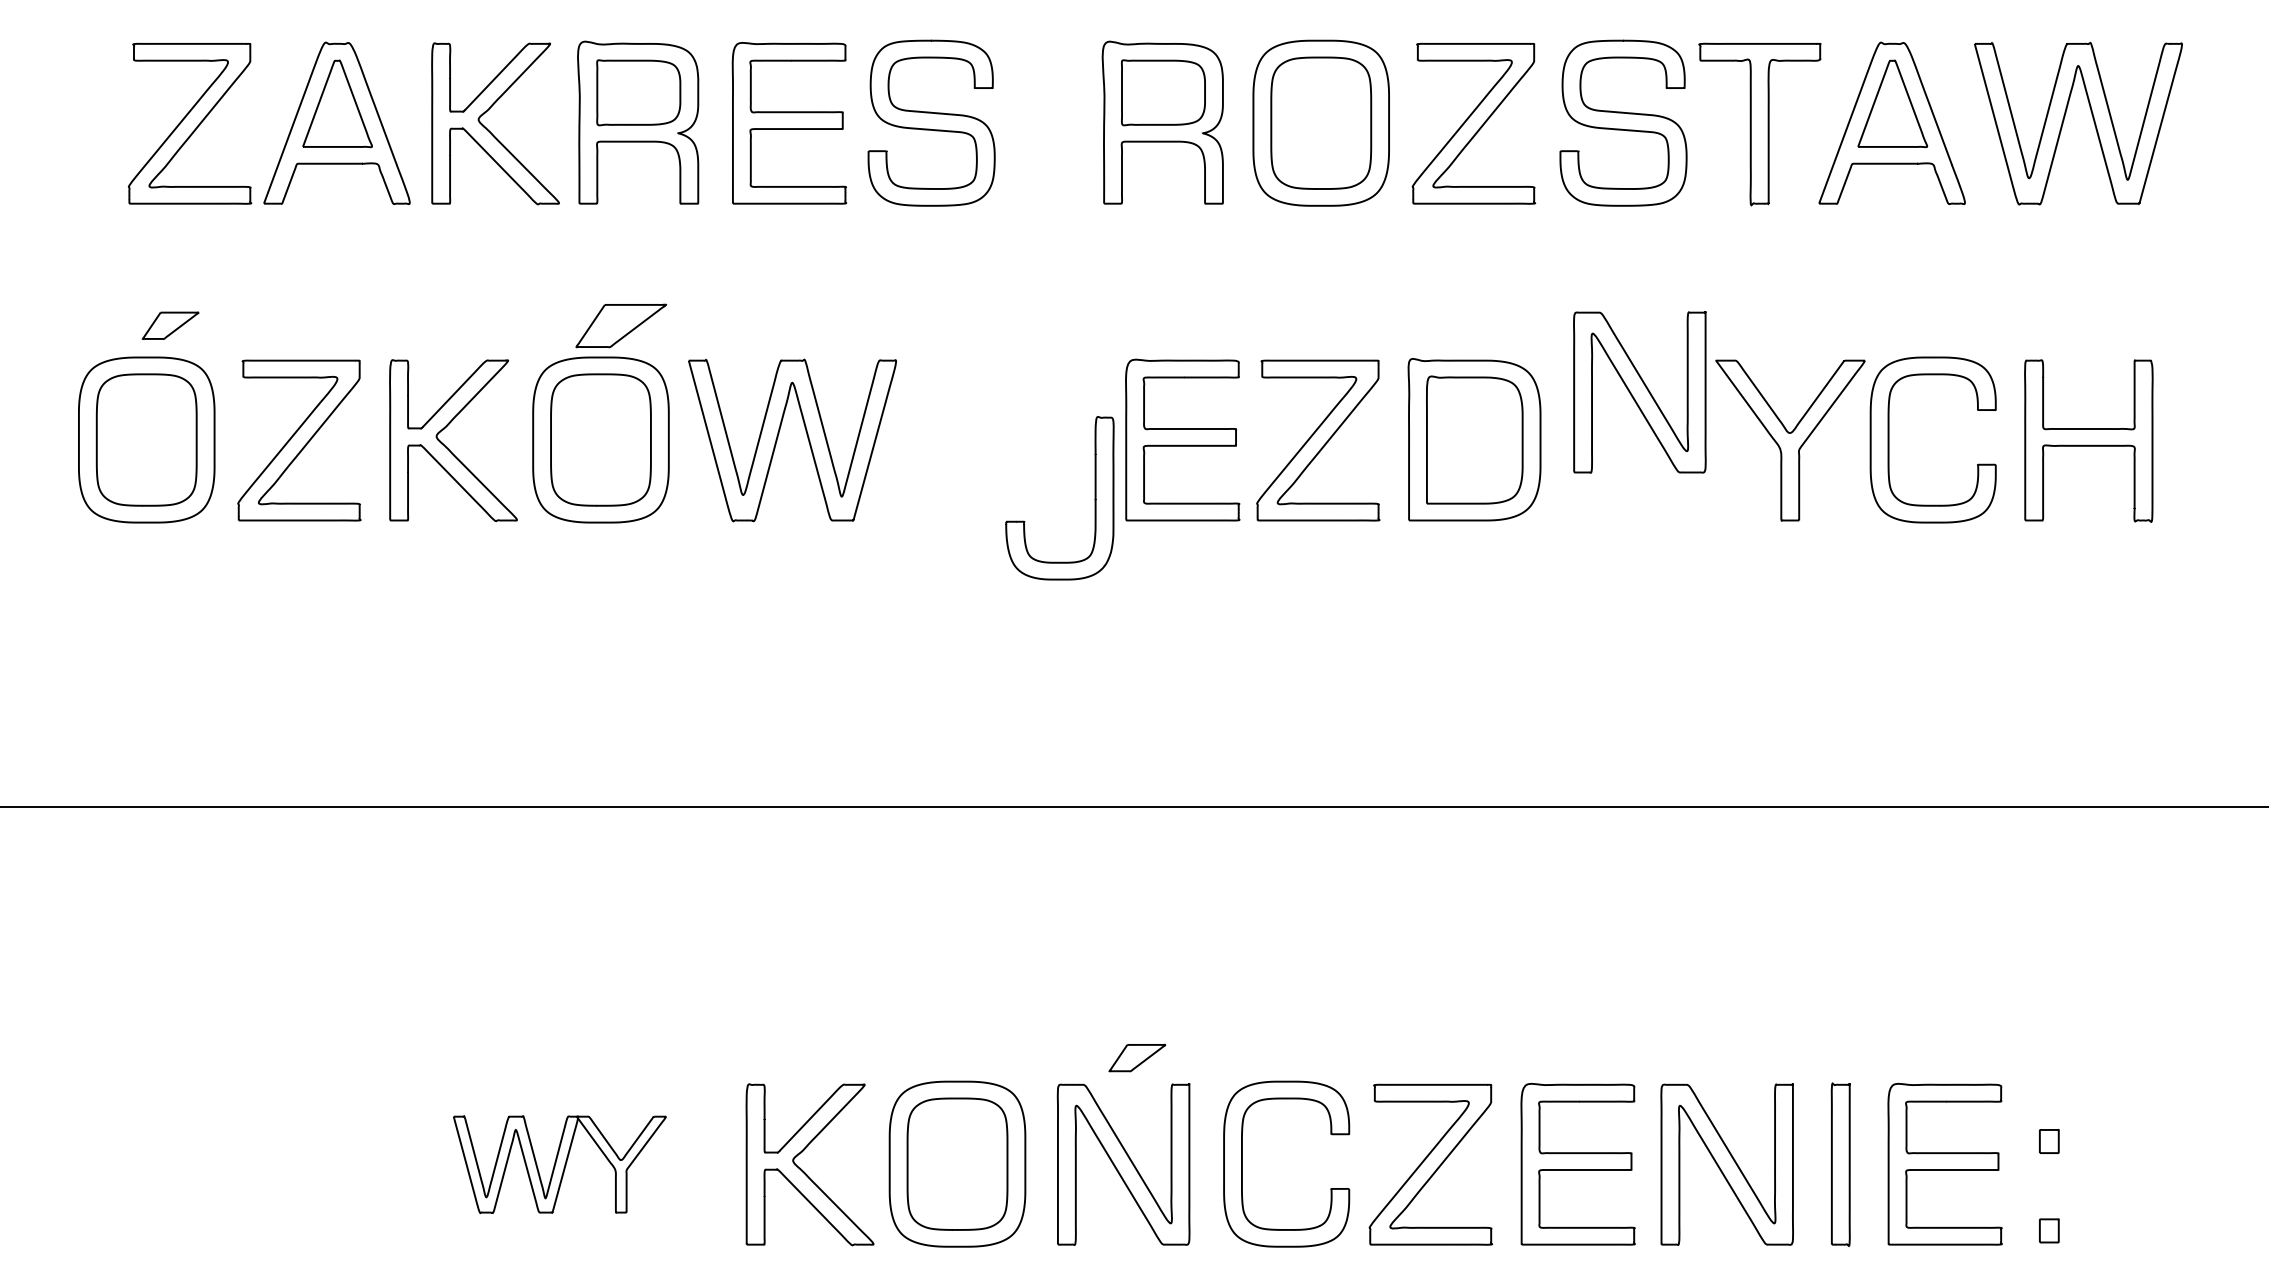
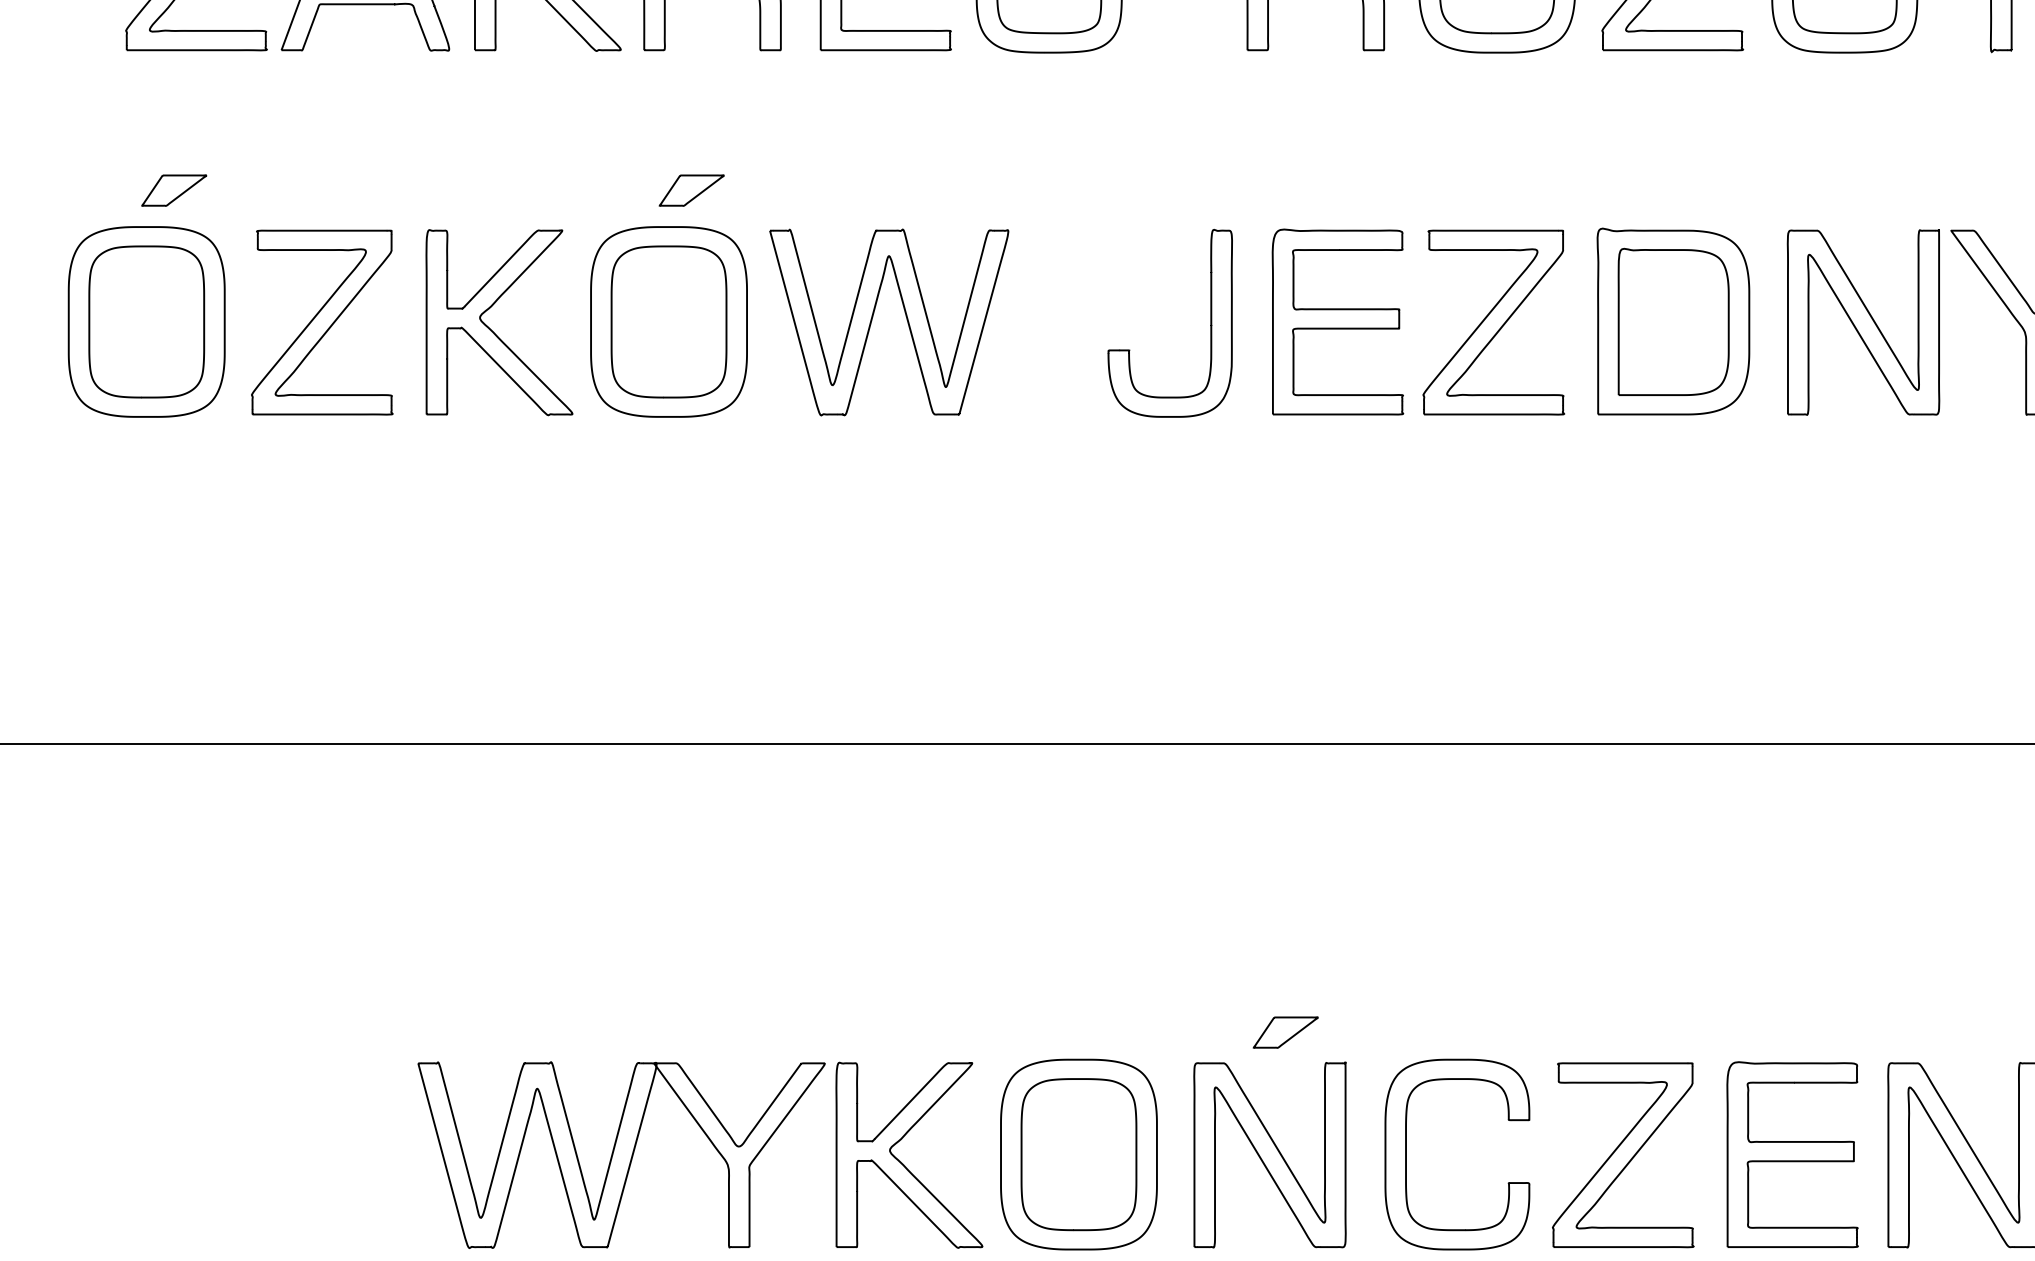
part: (620, 325) -> (691, 190), size x0.62
part: (1639, 392) -> (1863, 322), moved
part: (1094, 498) -> (1210, 323), moved
part: (559, 1164) -> (621, 1154), size x1.67

